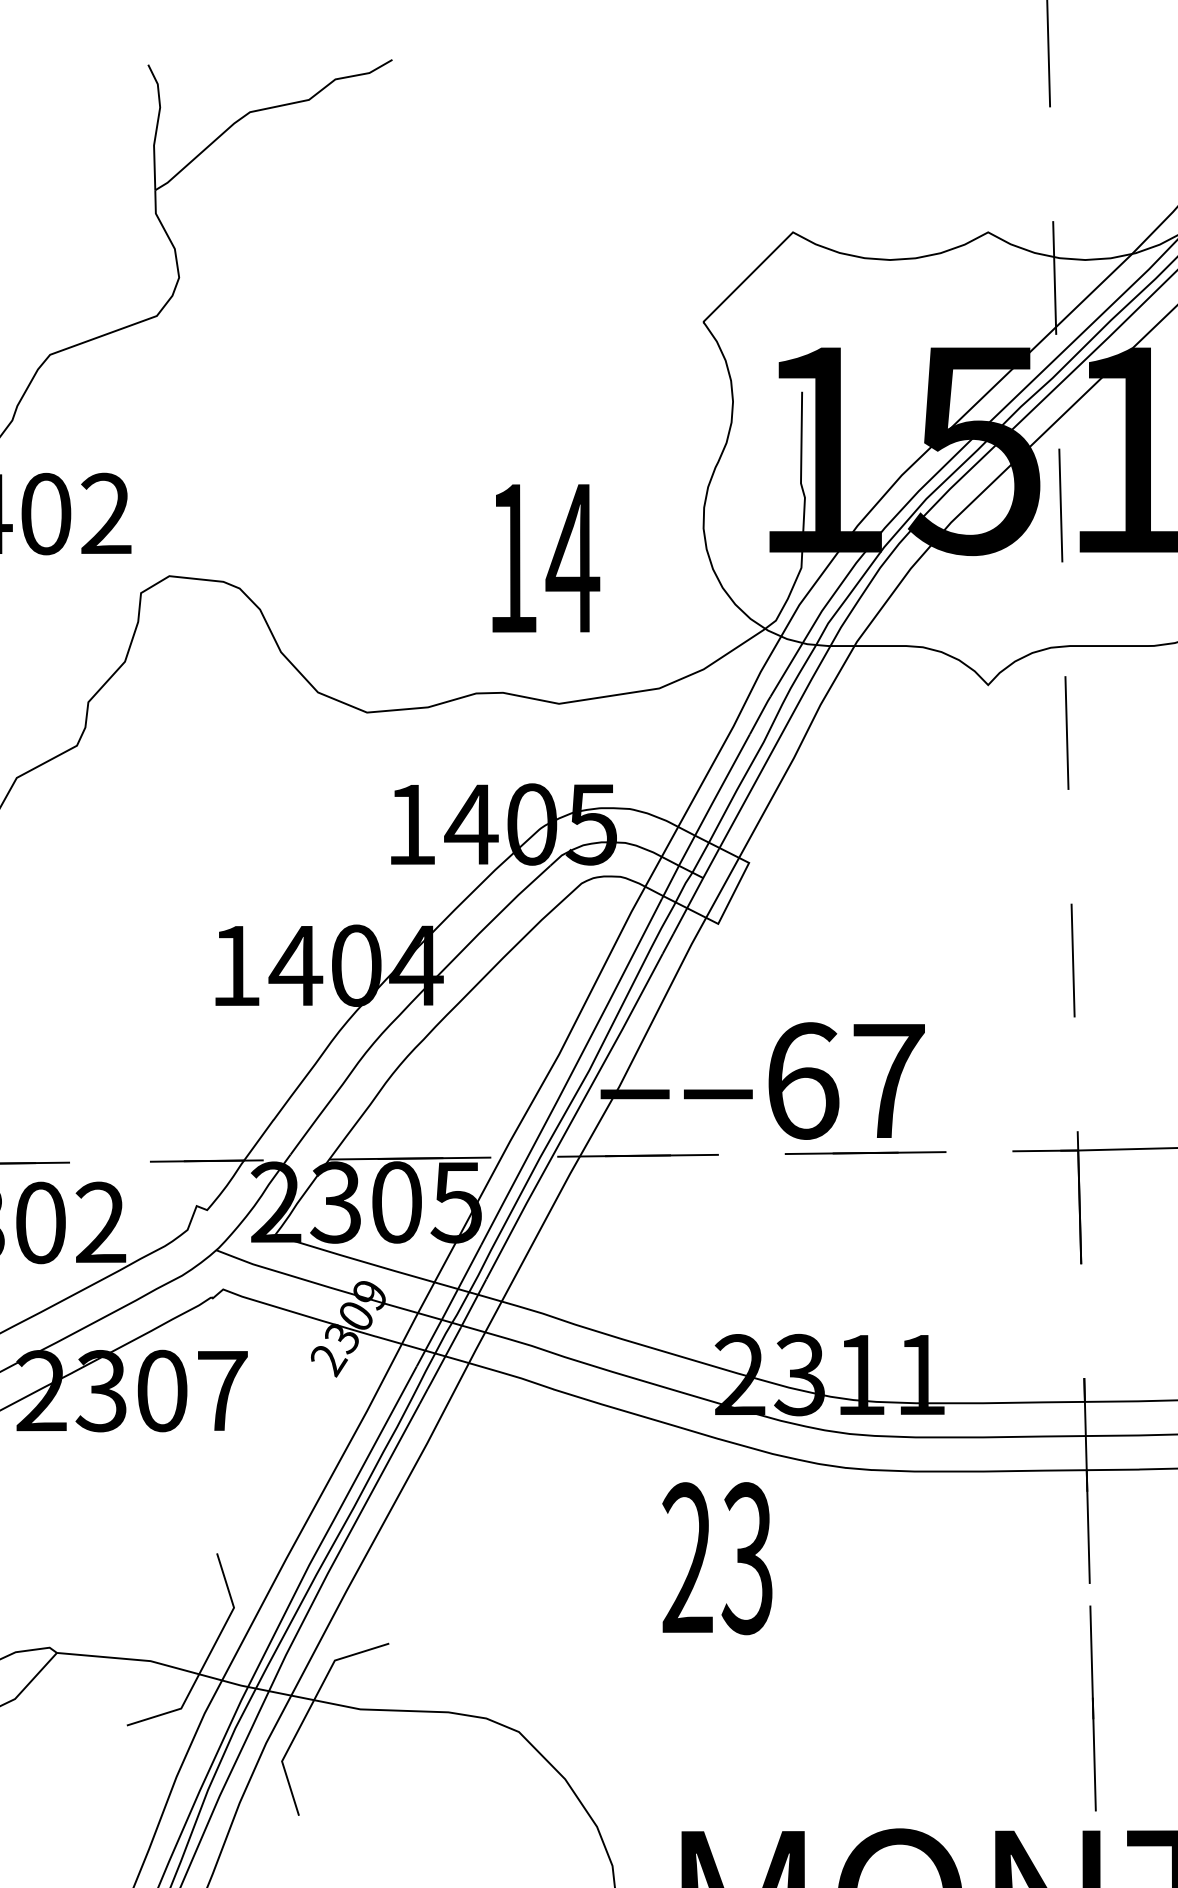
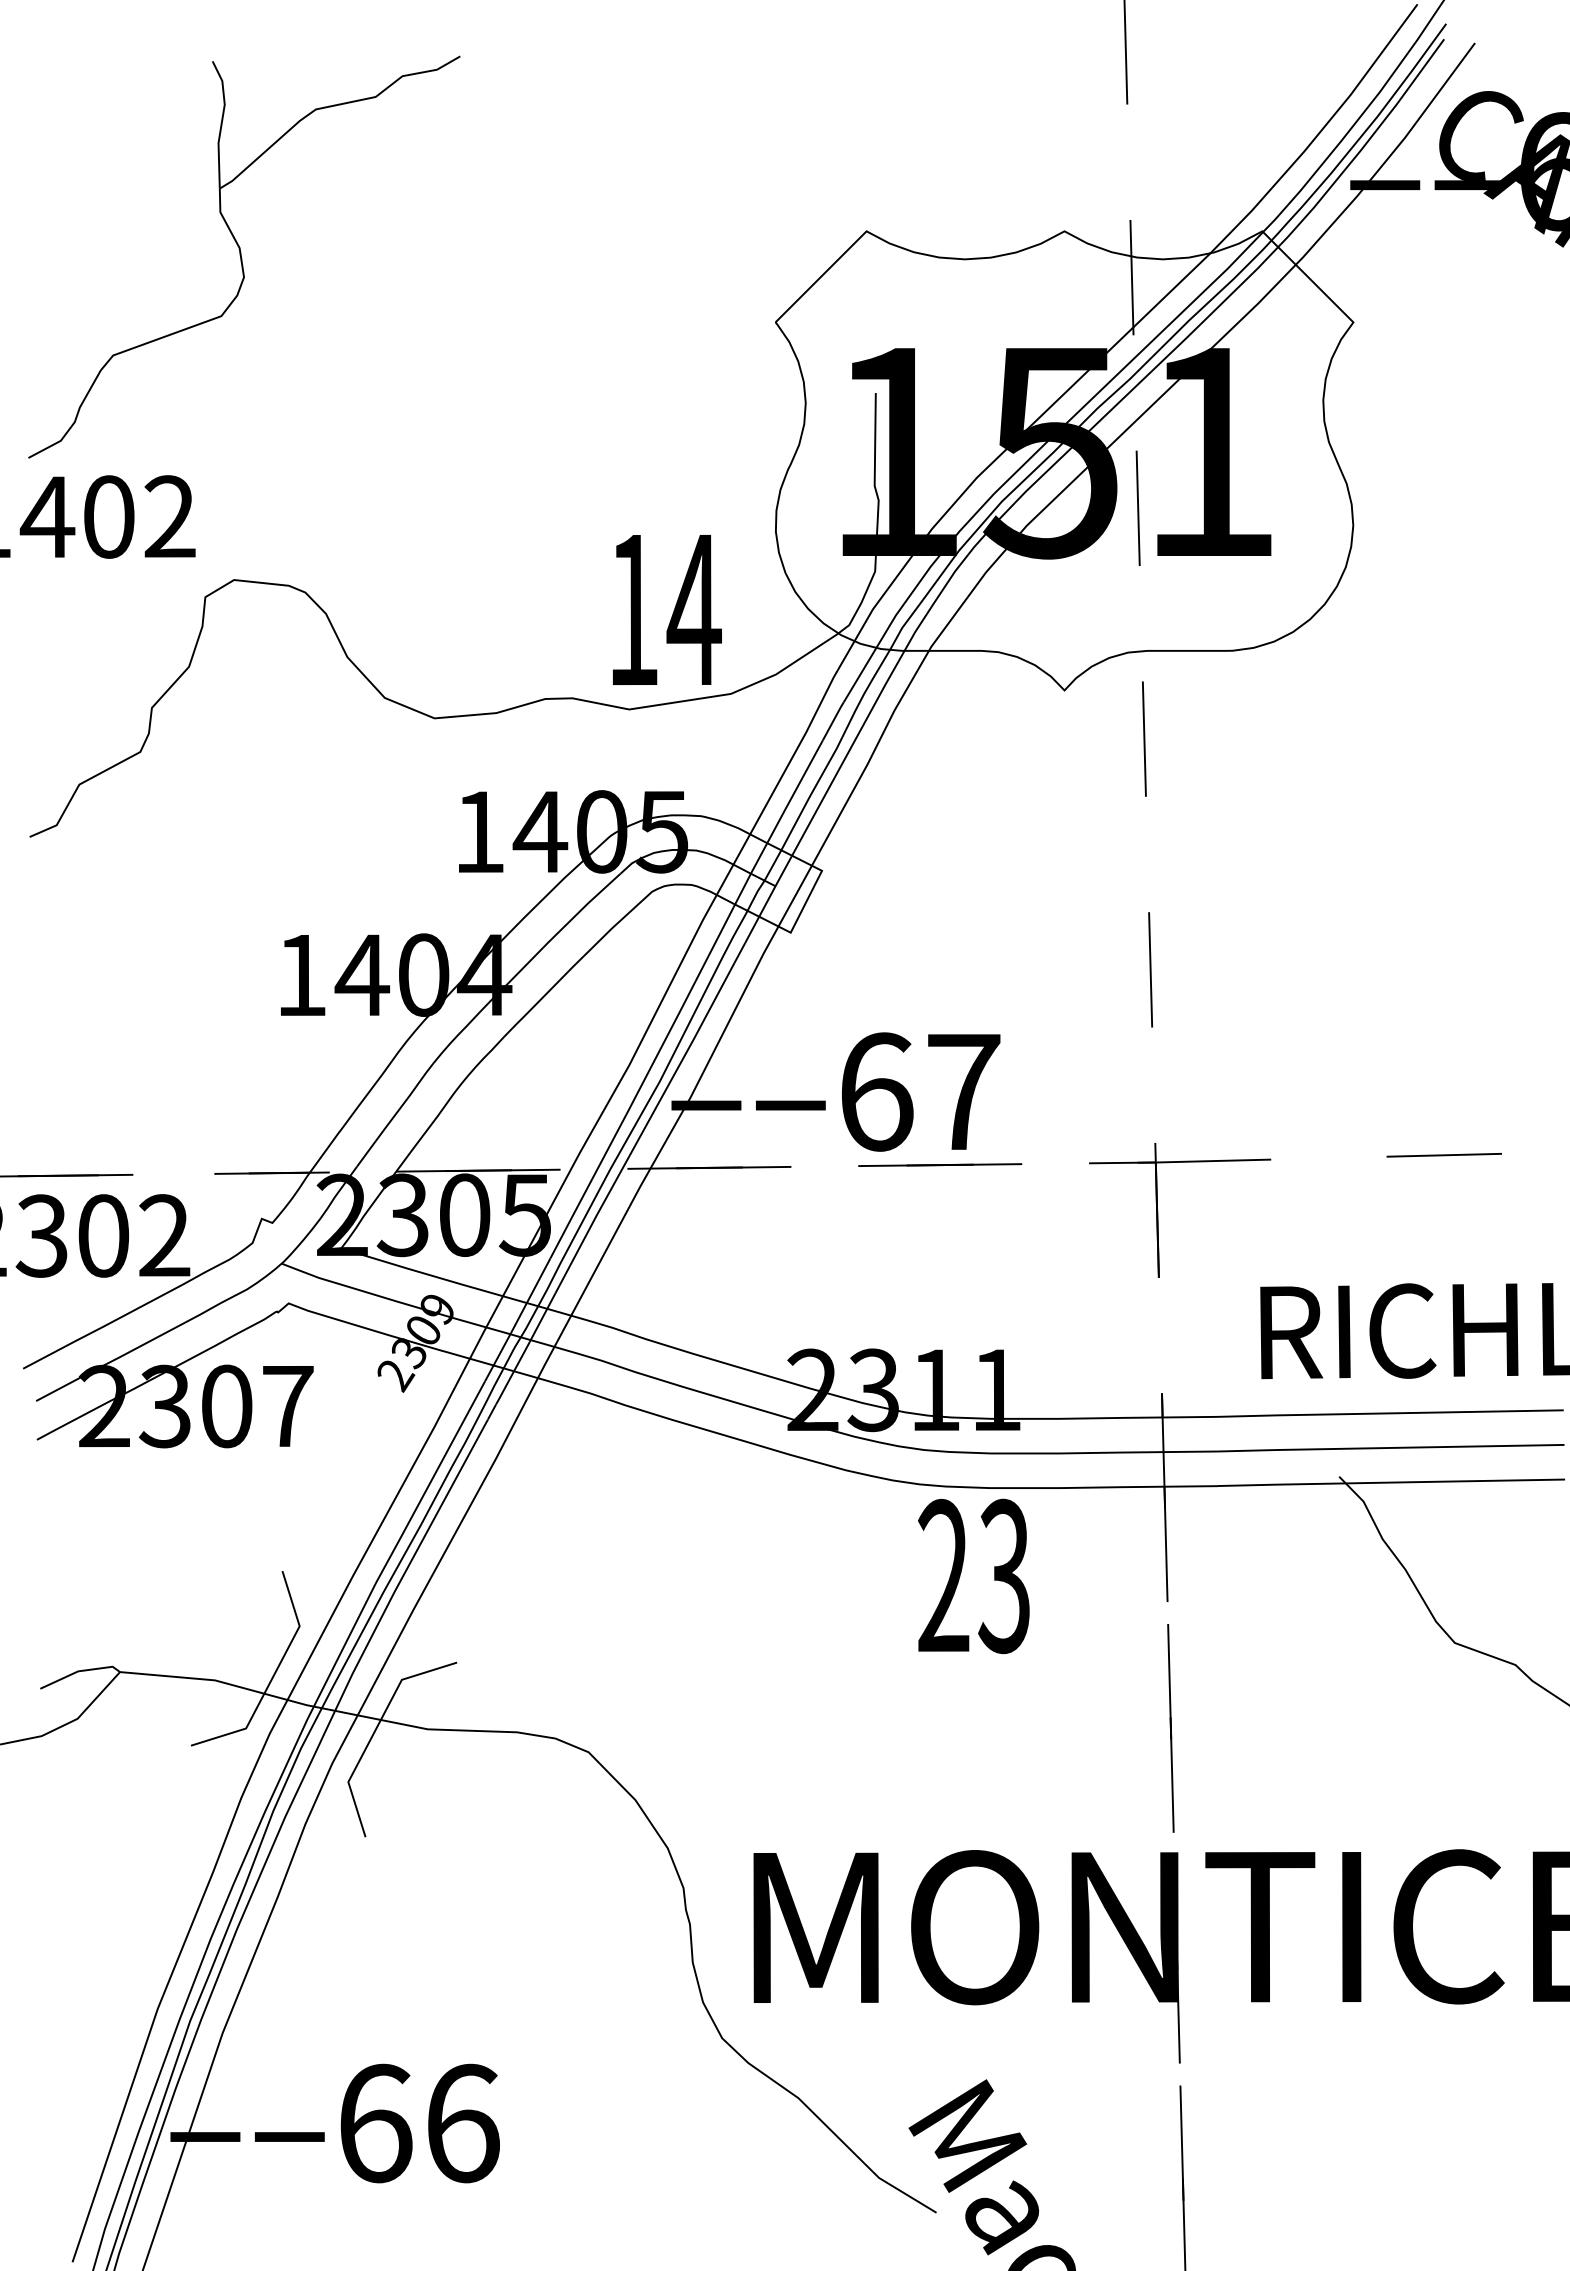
text: (546, 557) -> (667, 609), moved
text: (717, 1558) -> (973, 1576), moved

